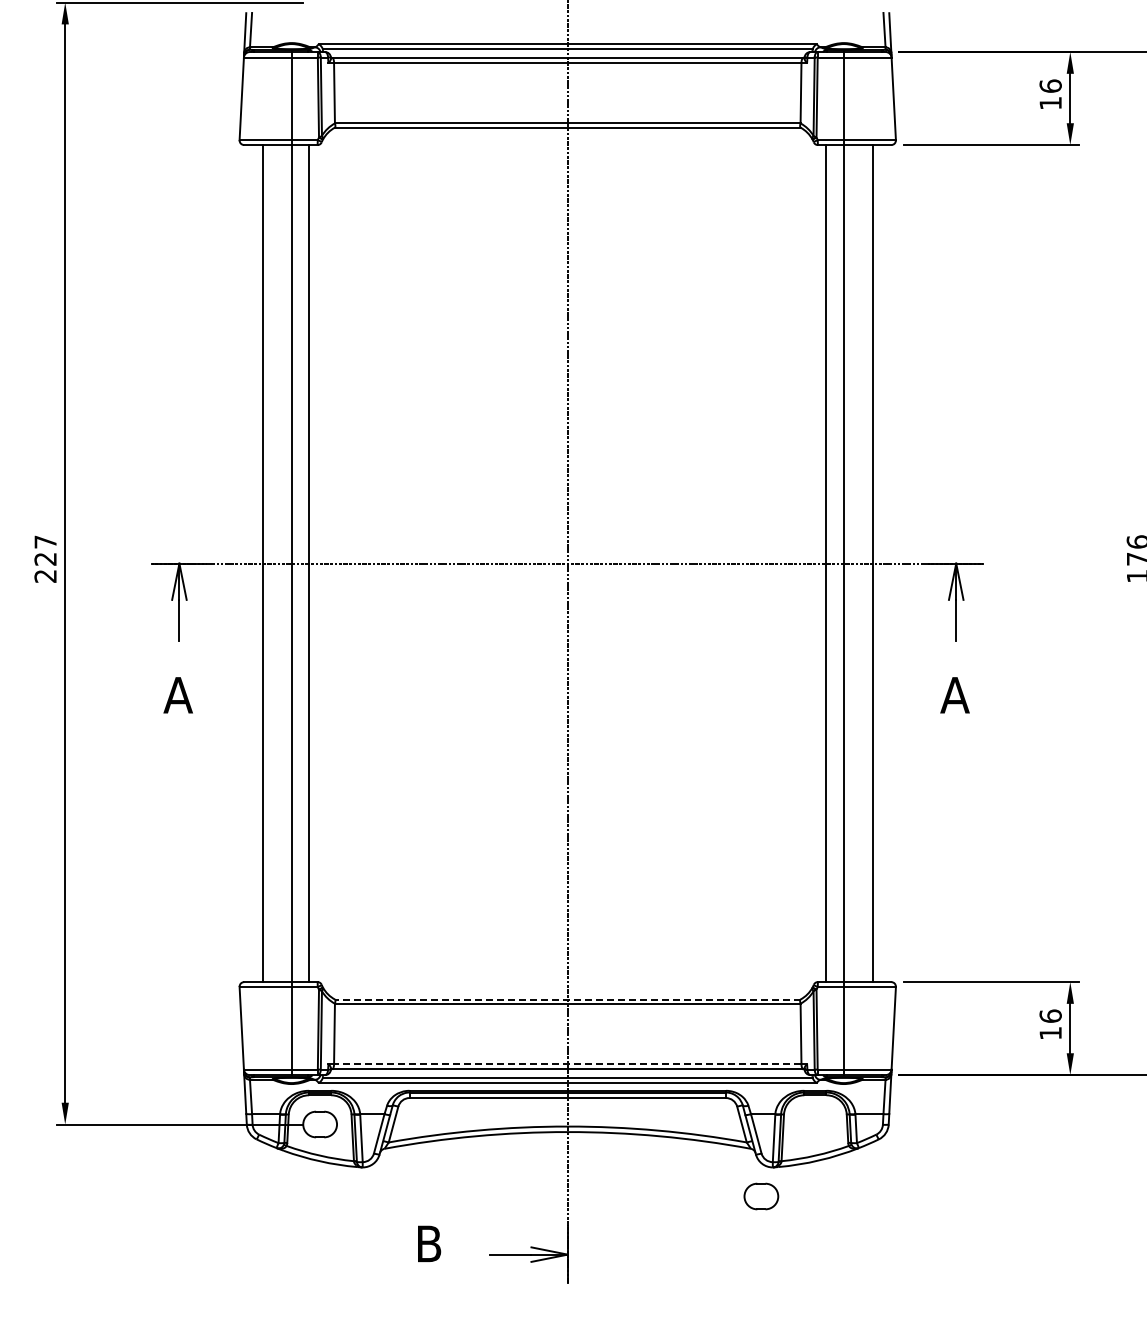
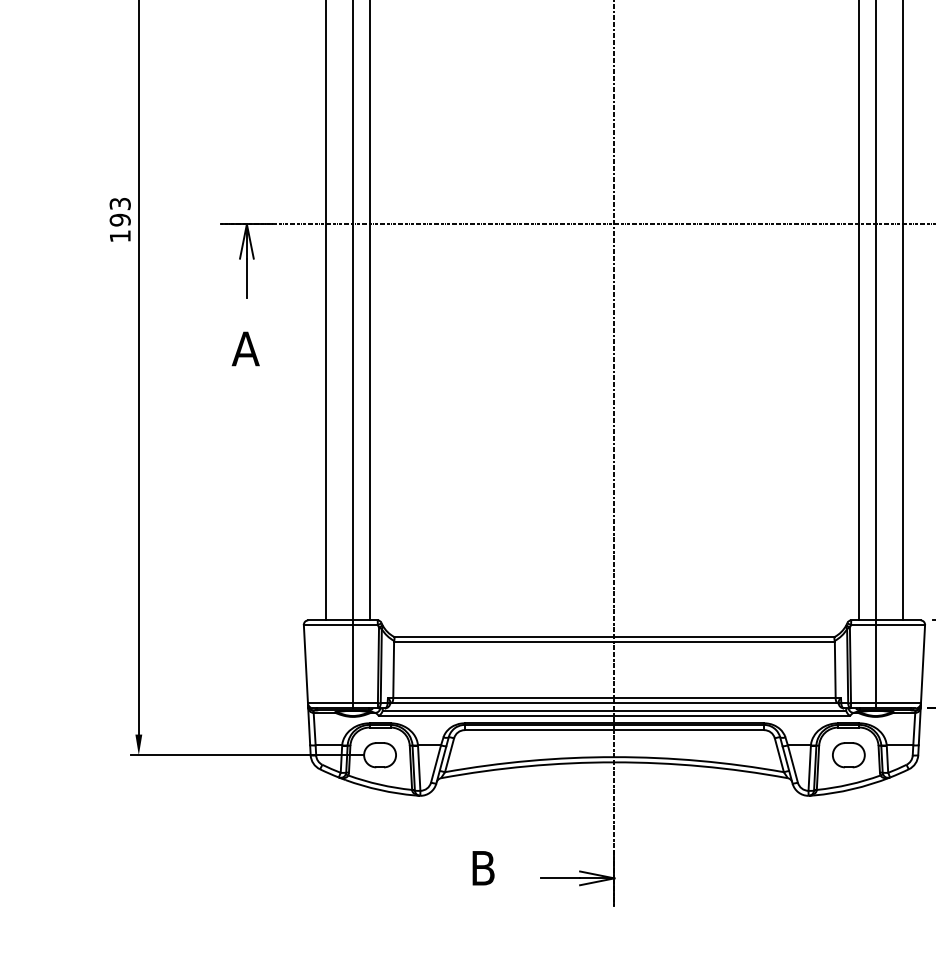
text: (45, 558) -> (120, 219), 227 -> 193
line: (567, 999) -> (614, 636), dashed -> solid
line: (567, 1063) -> (614, 697), dashed -> solid
part: (761, 1196) -> (848, 755), moved

